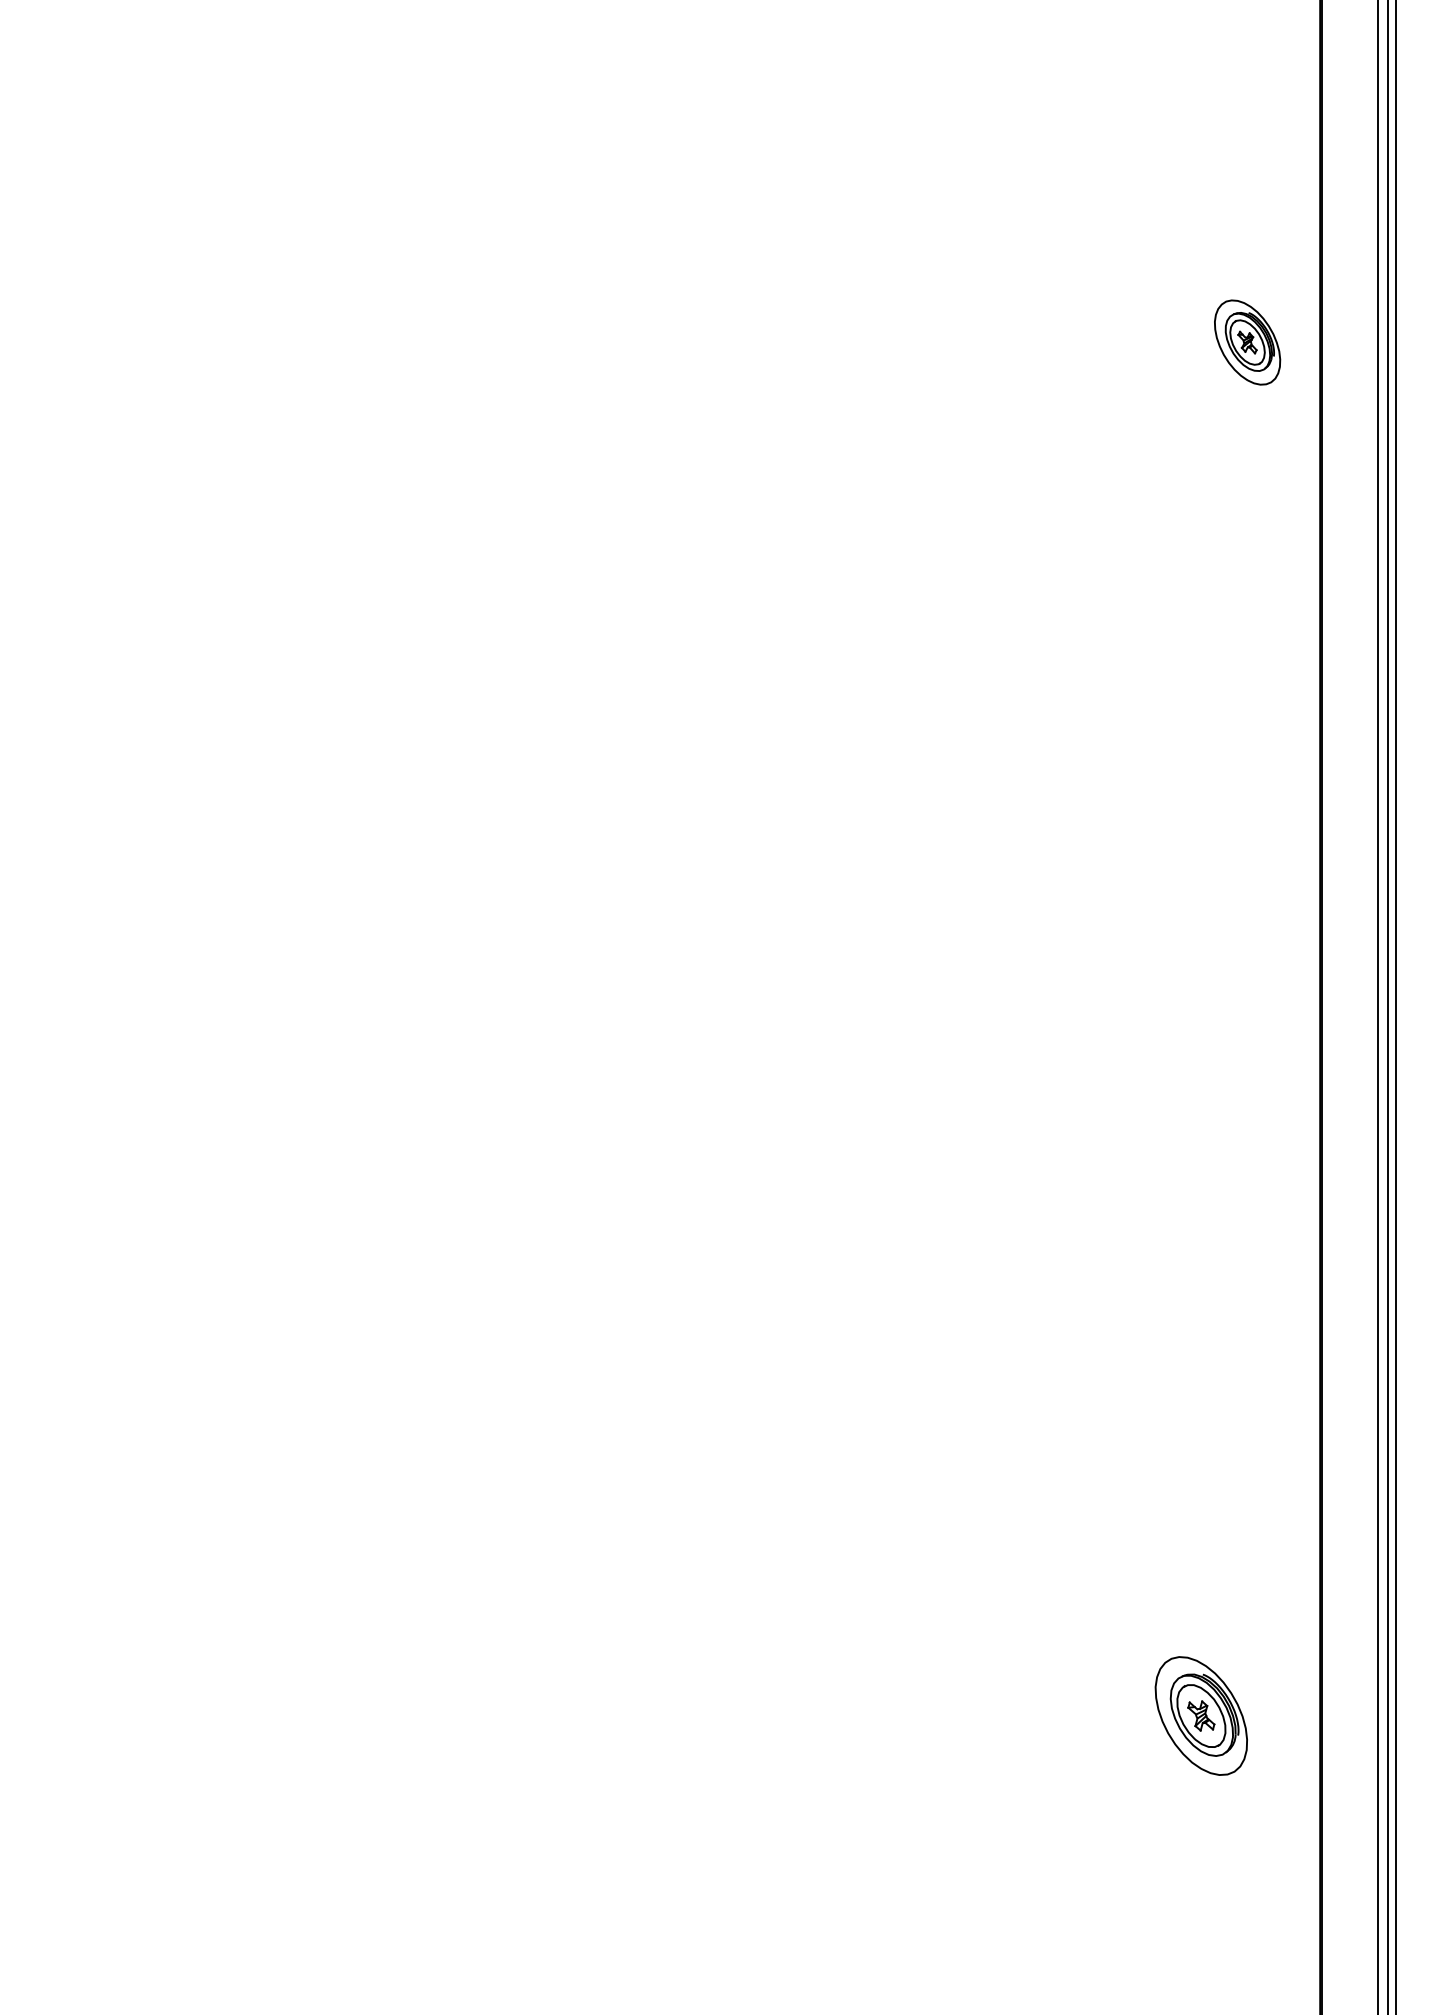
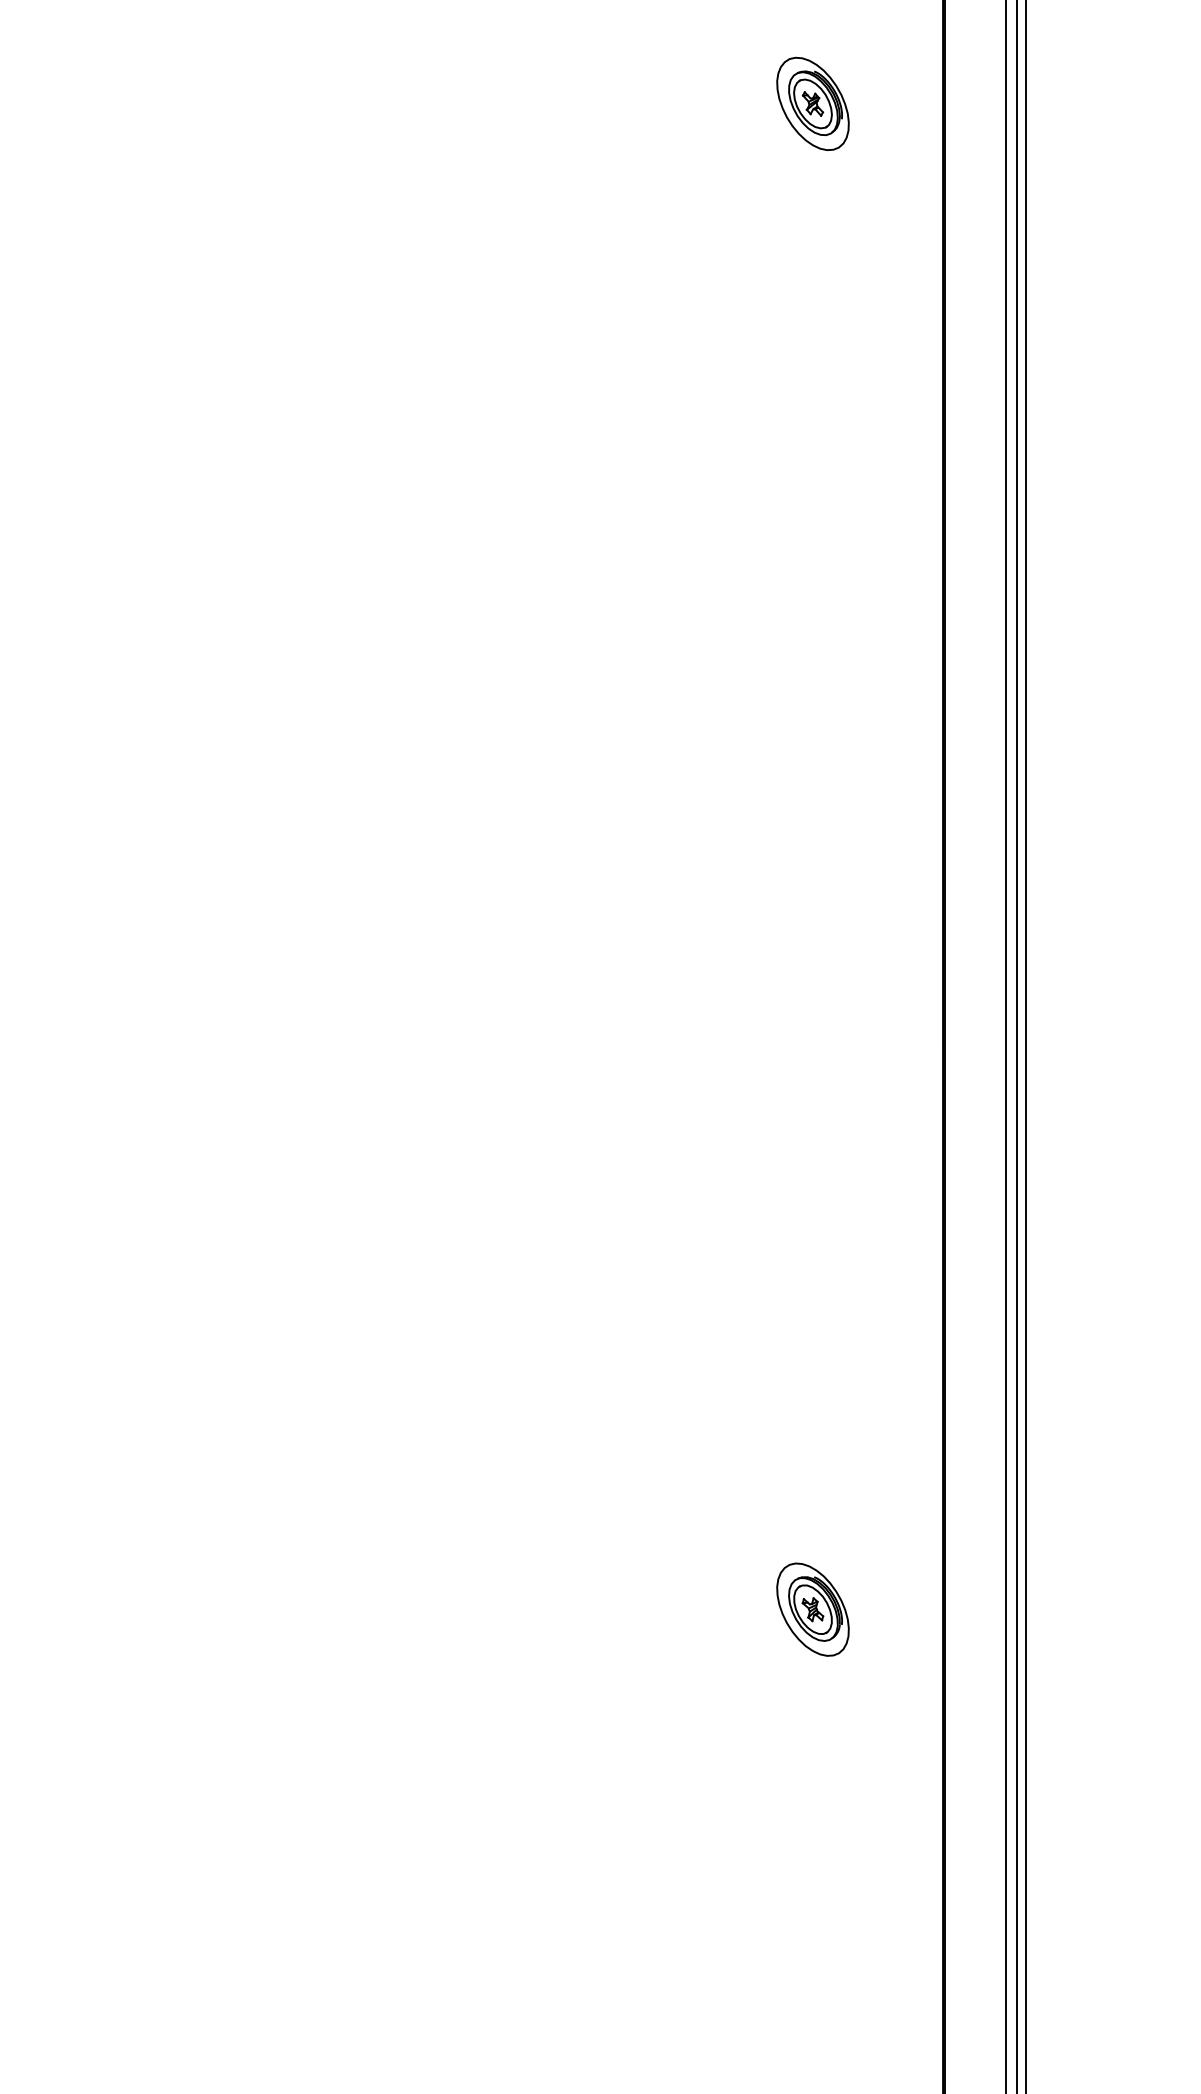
part: (1247, 342) -> (812, 103), moved
part: (1201, 1715) -> (812, 1609), size x0.71

